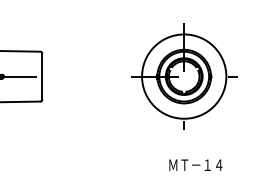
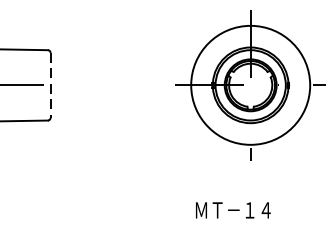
line: (42, 77) -> (50, 86), solid -> dashed
text: (195, 164) -> (232, 209), moved

